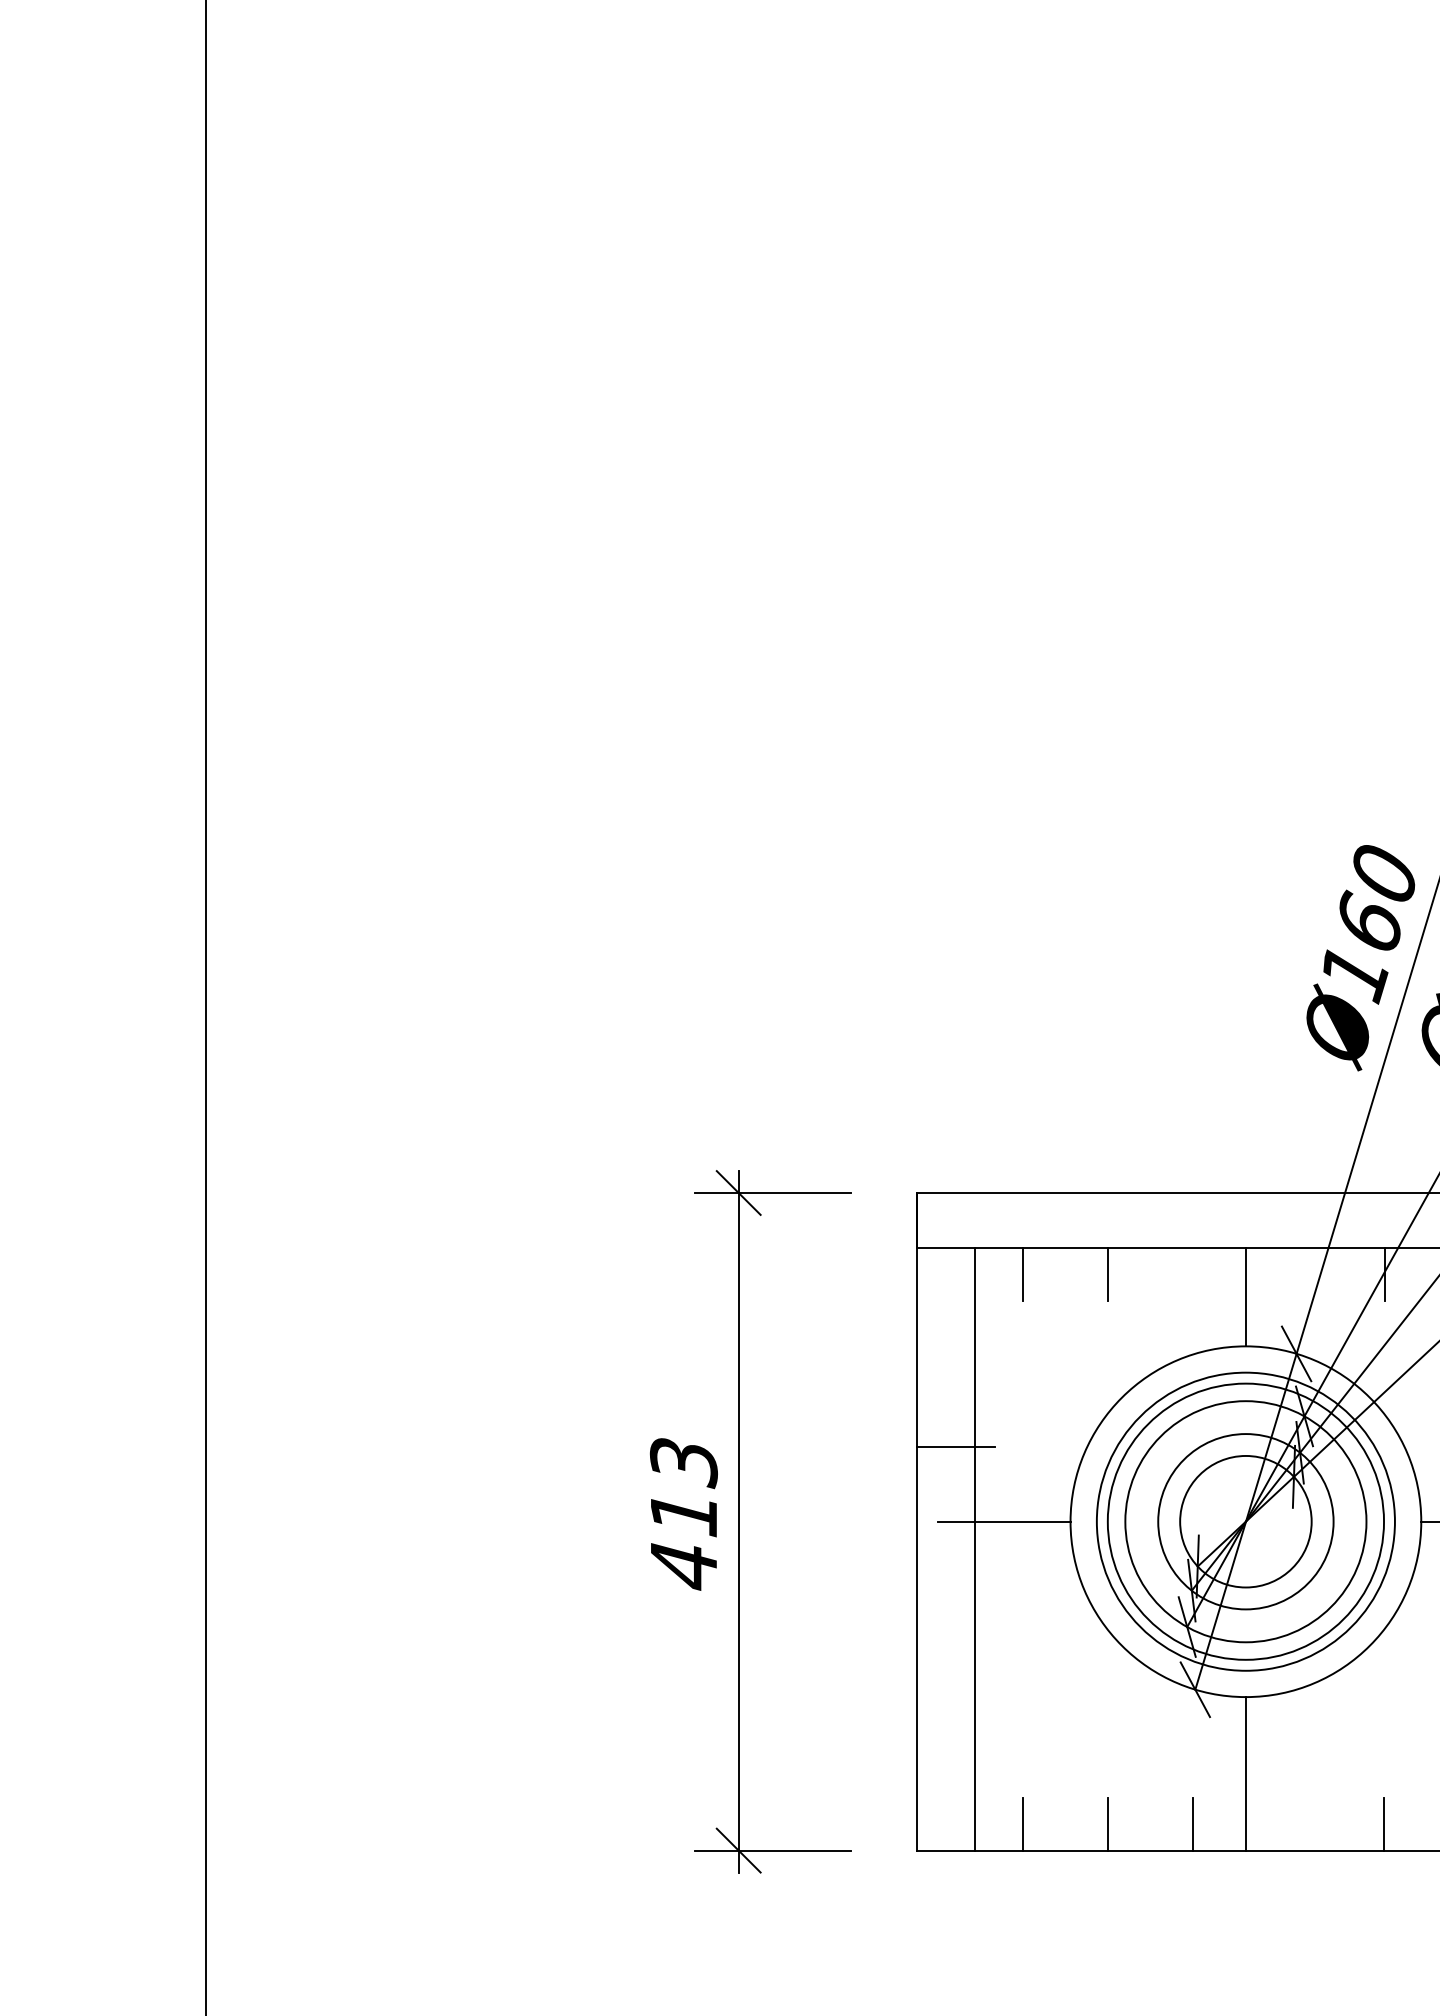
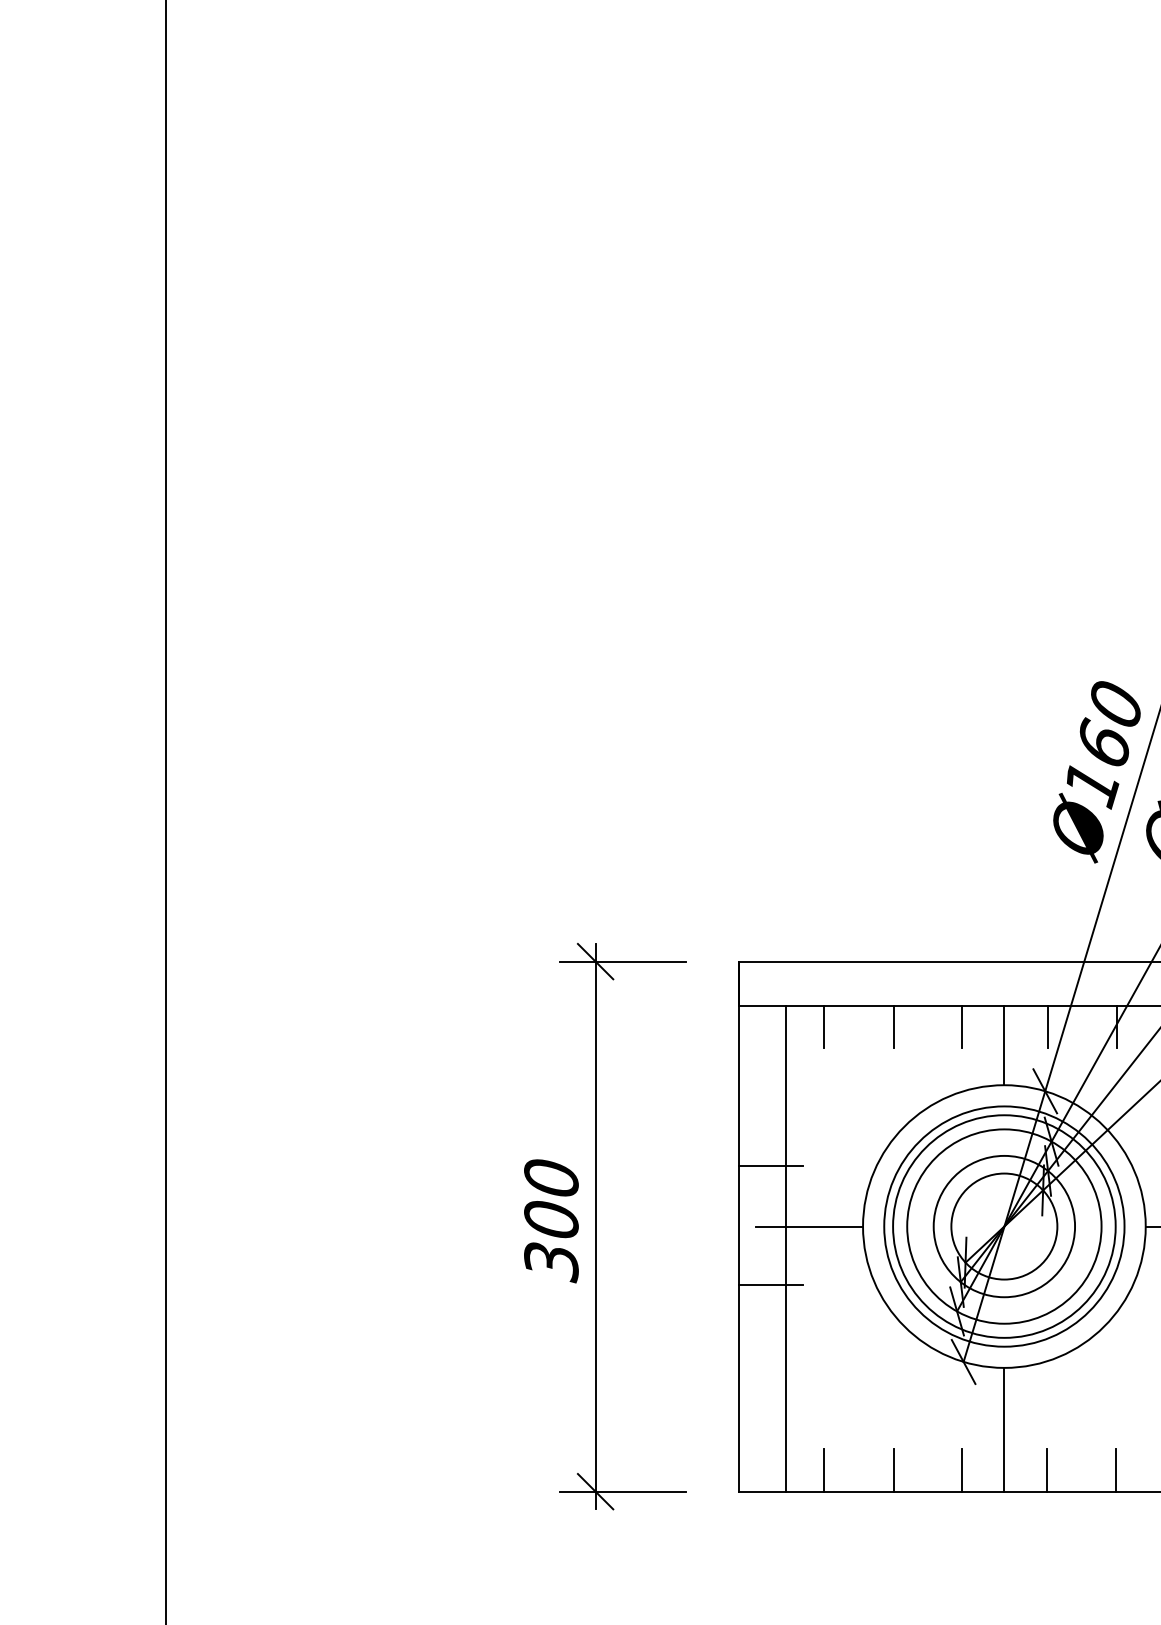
line: (1192, 1273) -> (961, 1026), added
line: (1299, 1273) -> (1047, 1026), added
text: (683, 1515) -> (551, 1221), 413 -> 300
line: (956, 1594) -> (771, 1285), added
line: (1298, 1823) -> (1046, 1469), added

